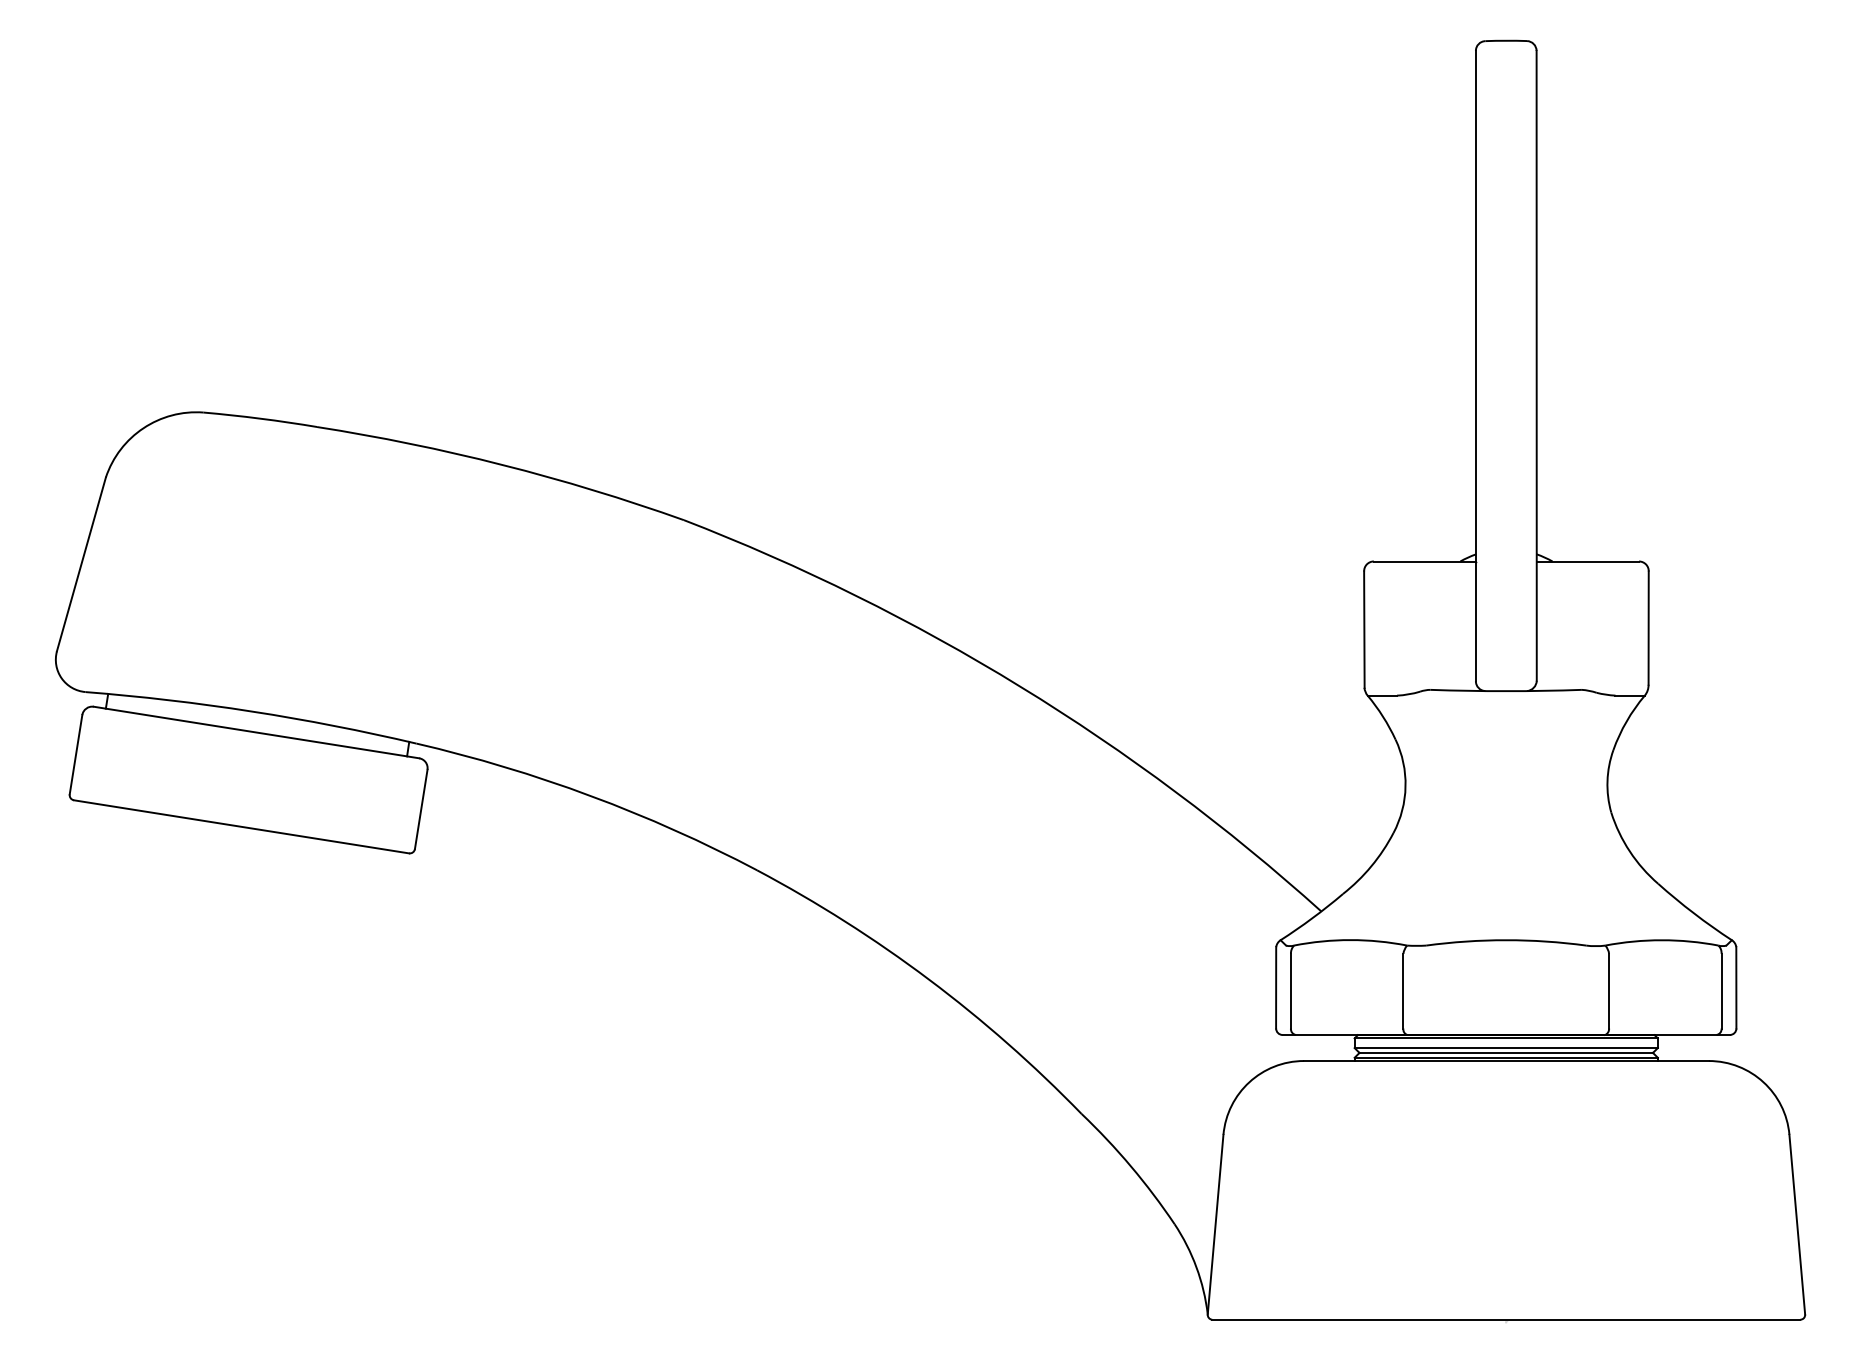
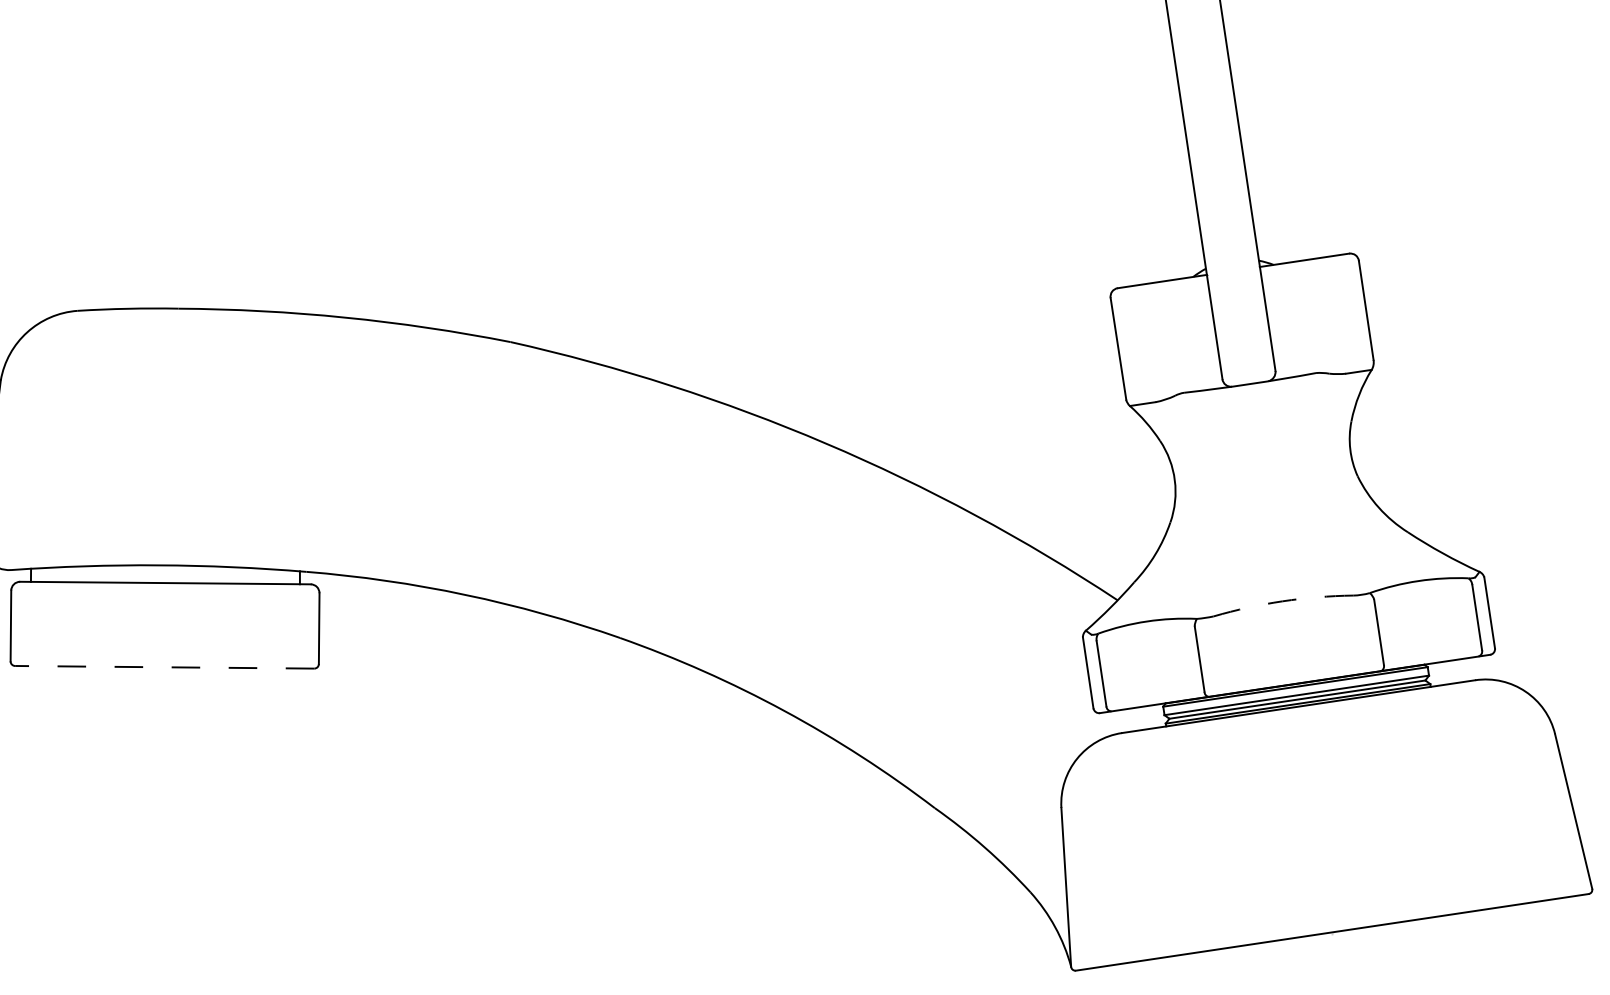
line: (241, 826) -> (164, 666), solid -> dashed
arc: (1506, 940) -> (1282, 601), solid -> dashed

